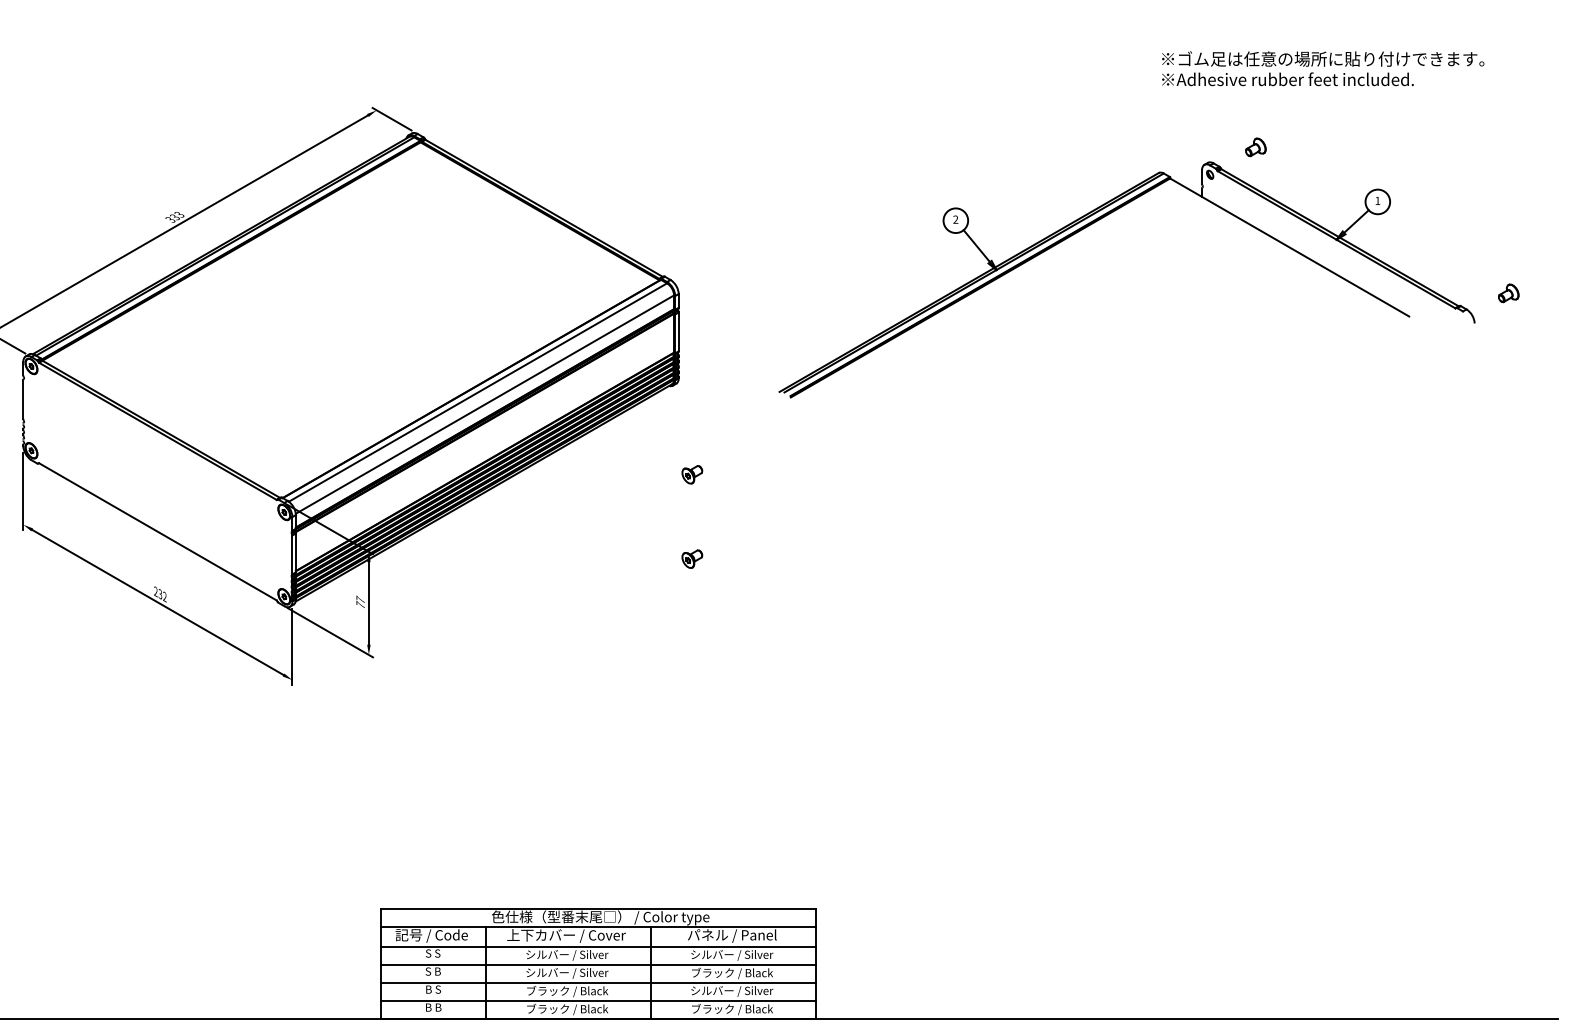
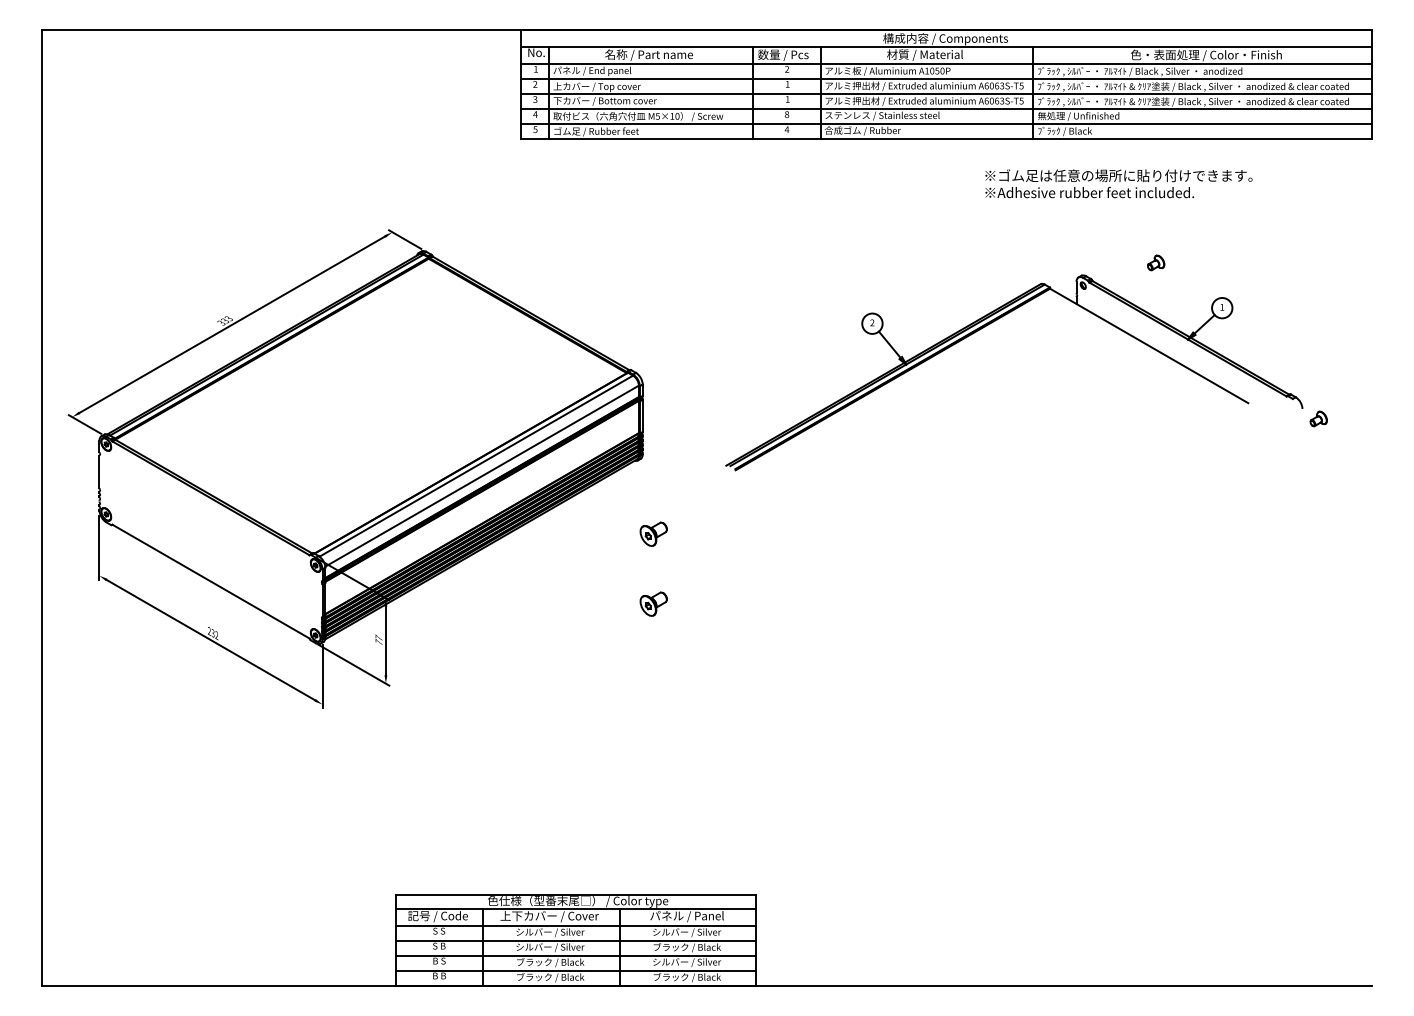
text: (1322, 68) -> (1118, 183), moved
part: (1256, 146) -> (1156, 262), moved
part: (1508, 292) -> (1318, 418), moved
part: (692, 474) -> (654, 534), size x1.6
part: (692, 559) -> (654, 604), size x1.6

